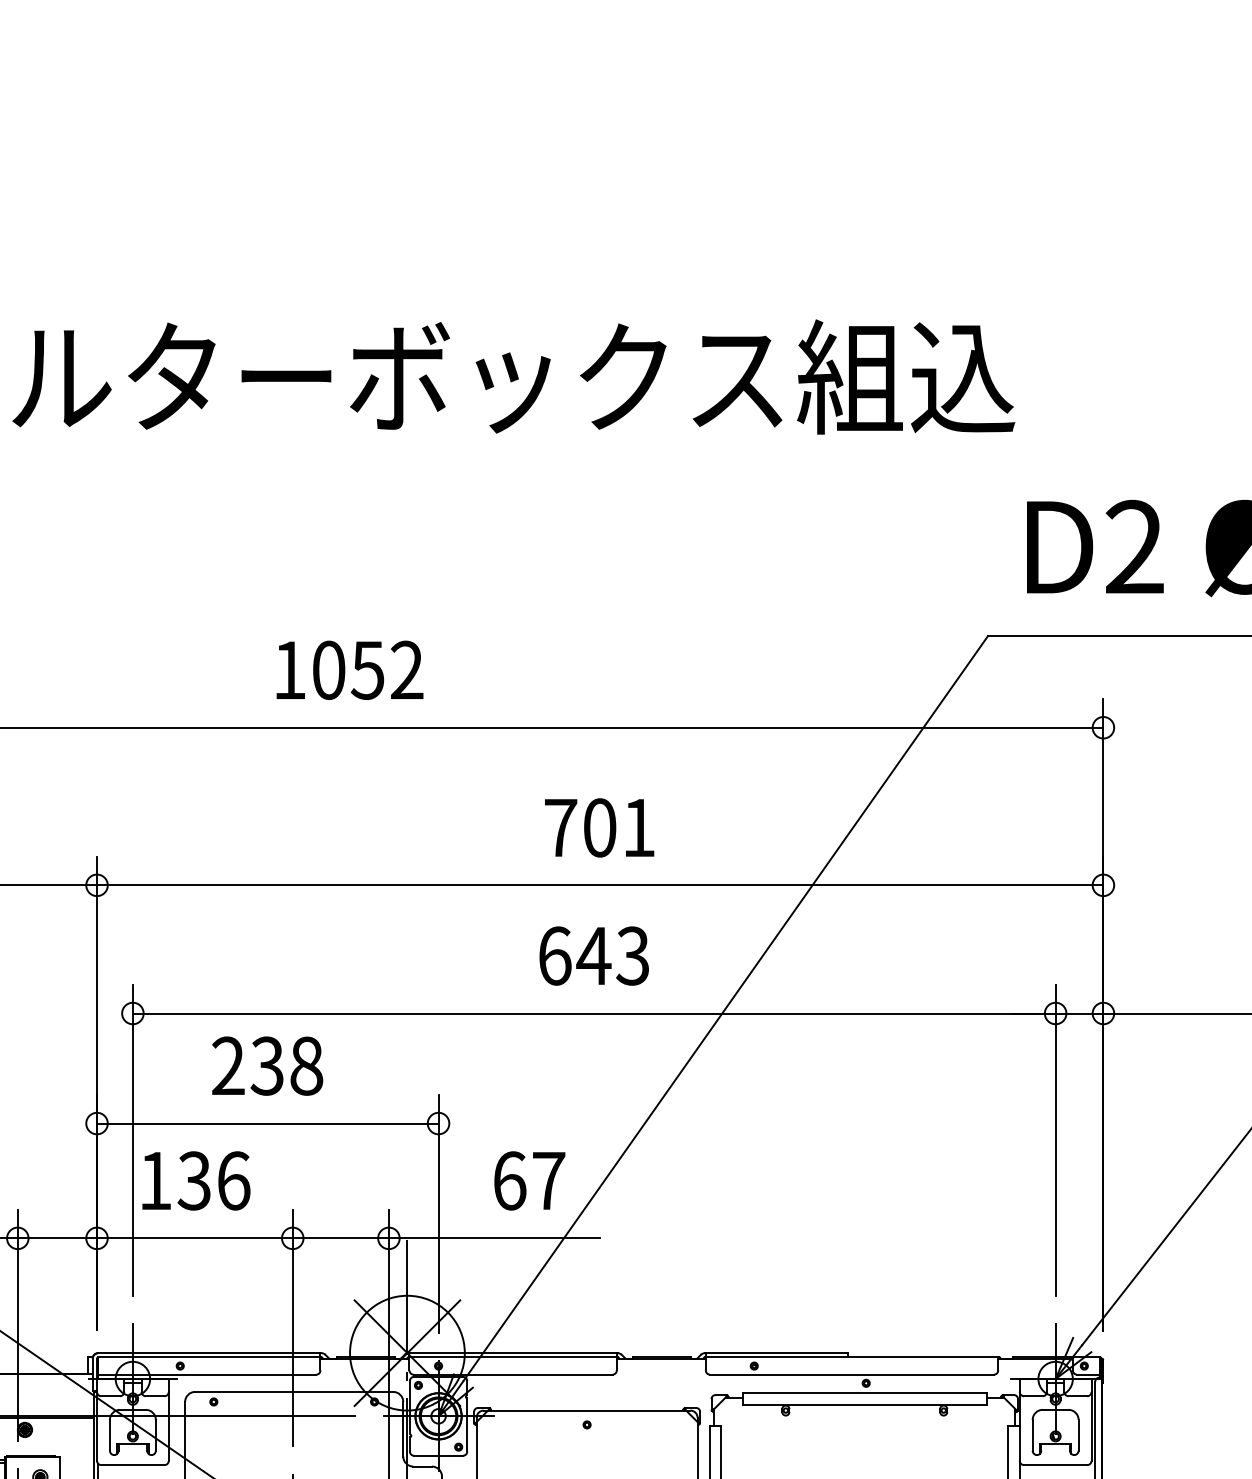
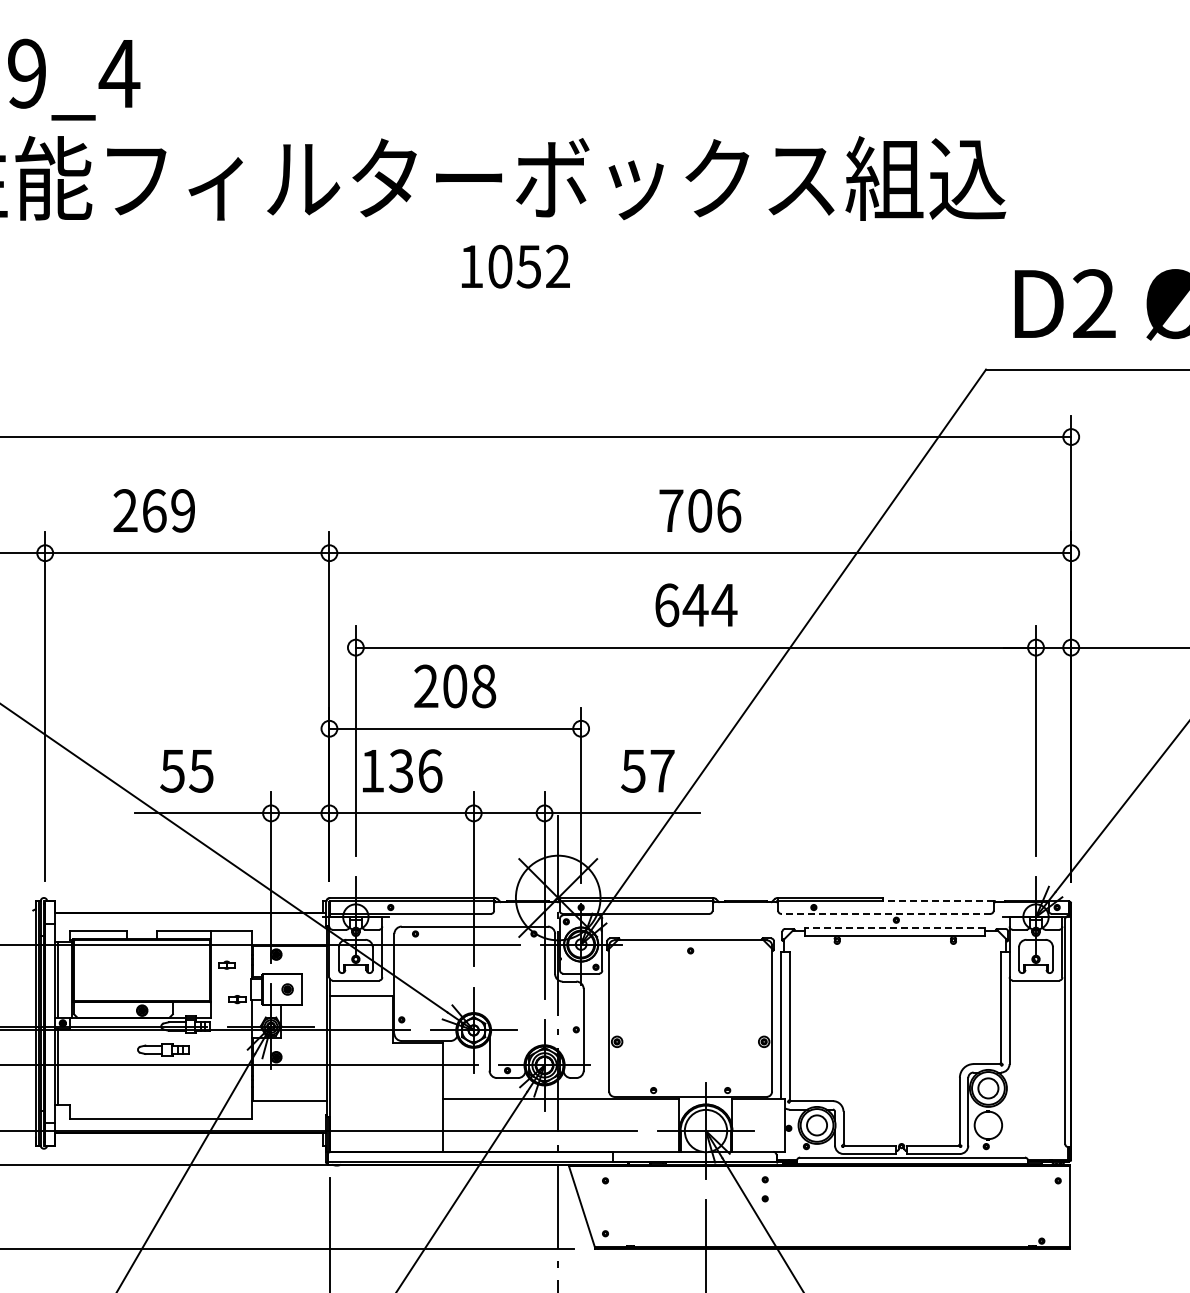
text: (349, 670) -> (515, 266), moved
text: (639, 827) -> (729, 510), 701 -> 706
text: (633, 956) -> (724, 605), 643 -> 644
text: (266, 1066) -> (454, 686), 238 -> 208
text: (509, 1180) -> (633, 770), 67 -> 57
line: (923, 1357) -> (938, 901), solid -> dashed
line: (851, 1374) -> (885, 913), solid -> dashed
line: (865, 1393) -> (895, 927), solid -> dashed

